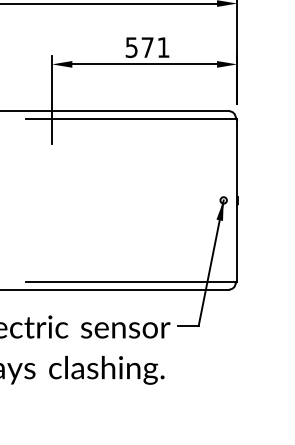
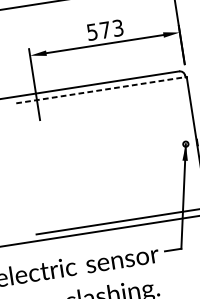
text: (163, 47) -> (118, 28), 571 -> 573
line: (132, 119) -> (102, 90), solid -> dashed

